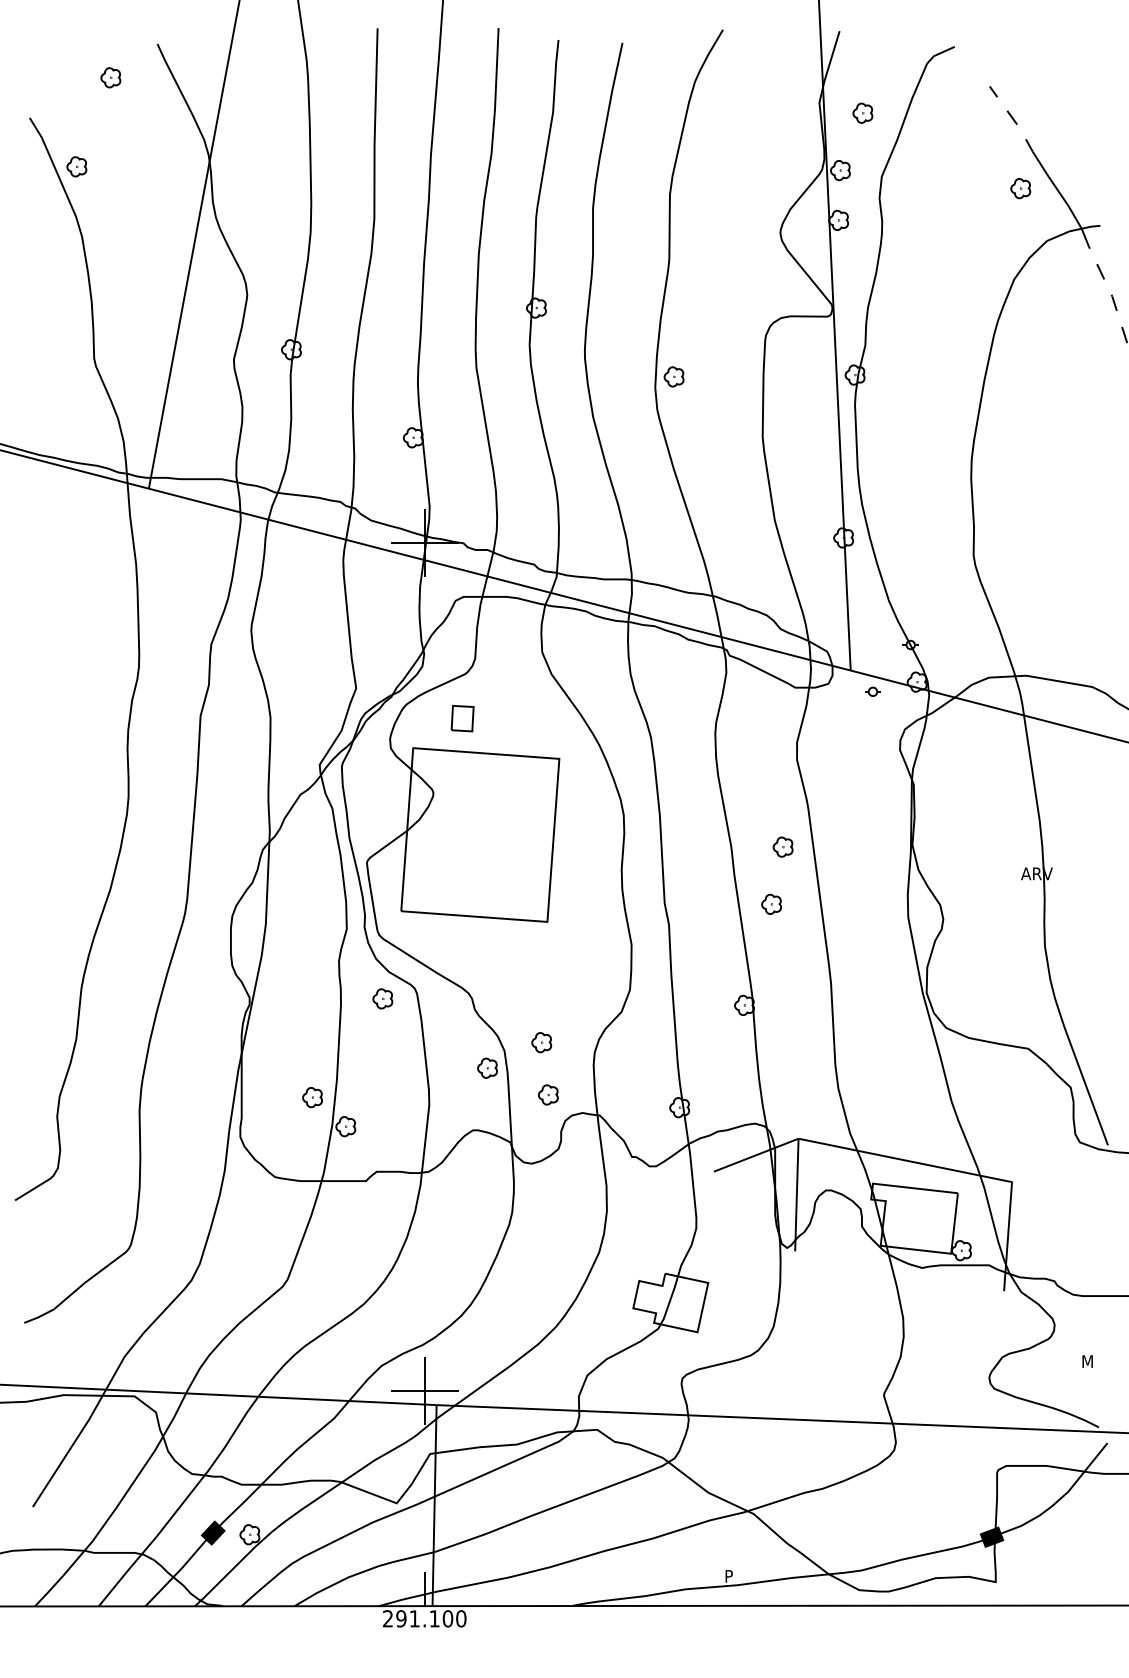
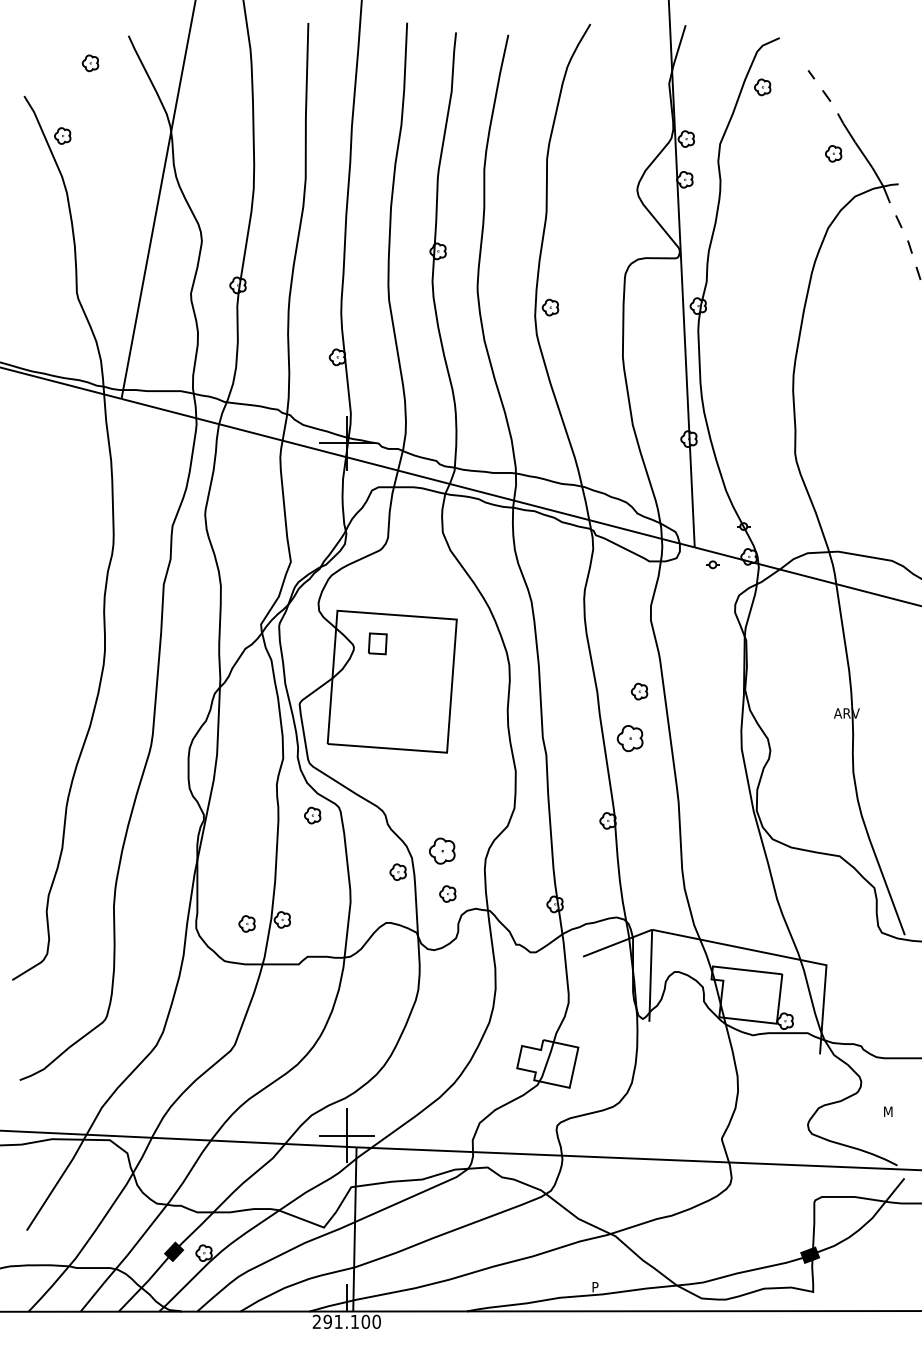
part: (862, 112) -> (762, 86), moved
part: (462, 718) -> (377, 643), moved
part: (771, 903) -> (630, 737), size x1.6
part: (541, 1042) -> (442, 851), size x1.6
part: (312, 1097) -> (247, 923), moved

